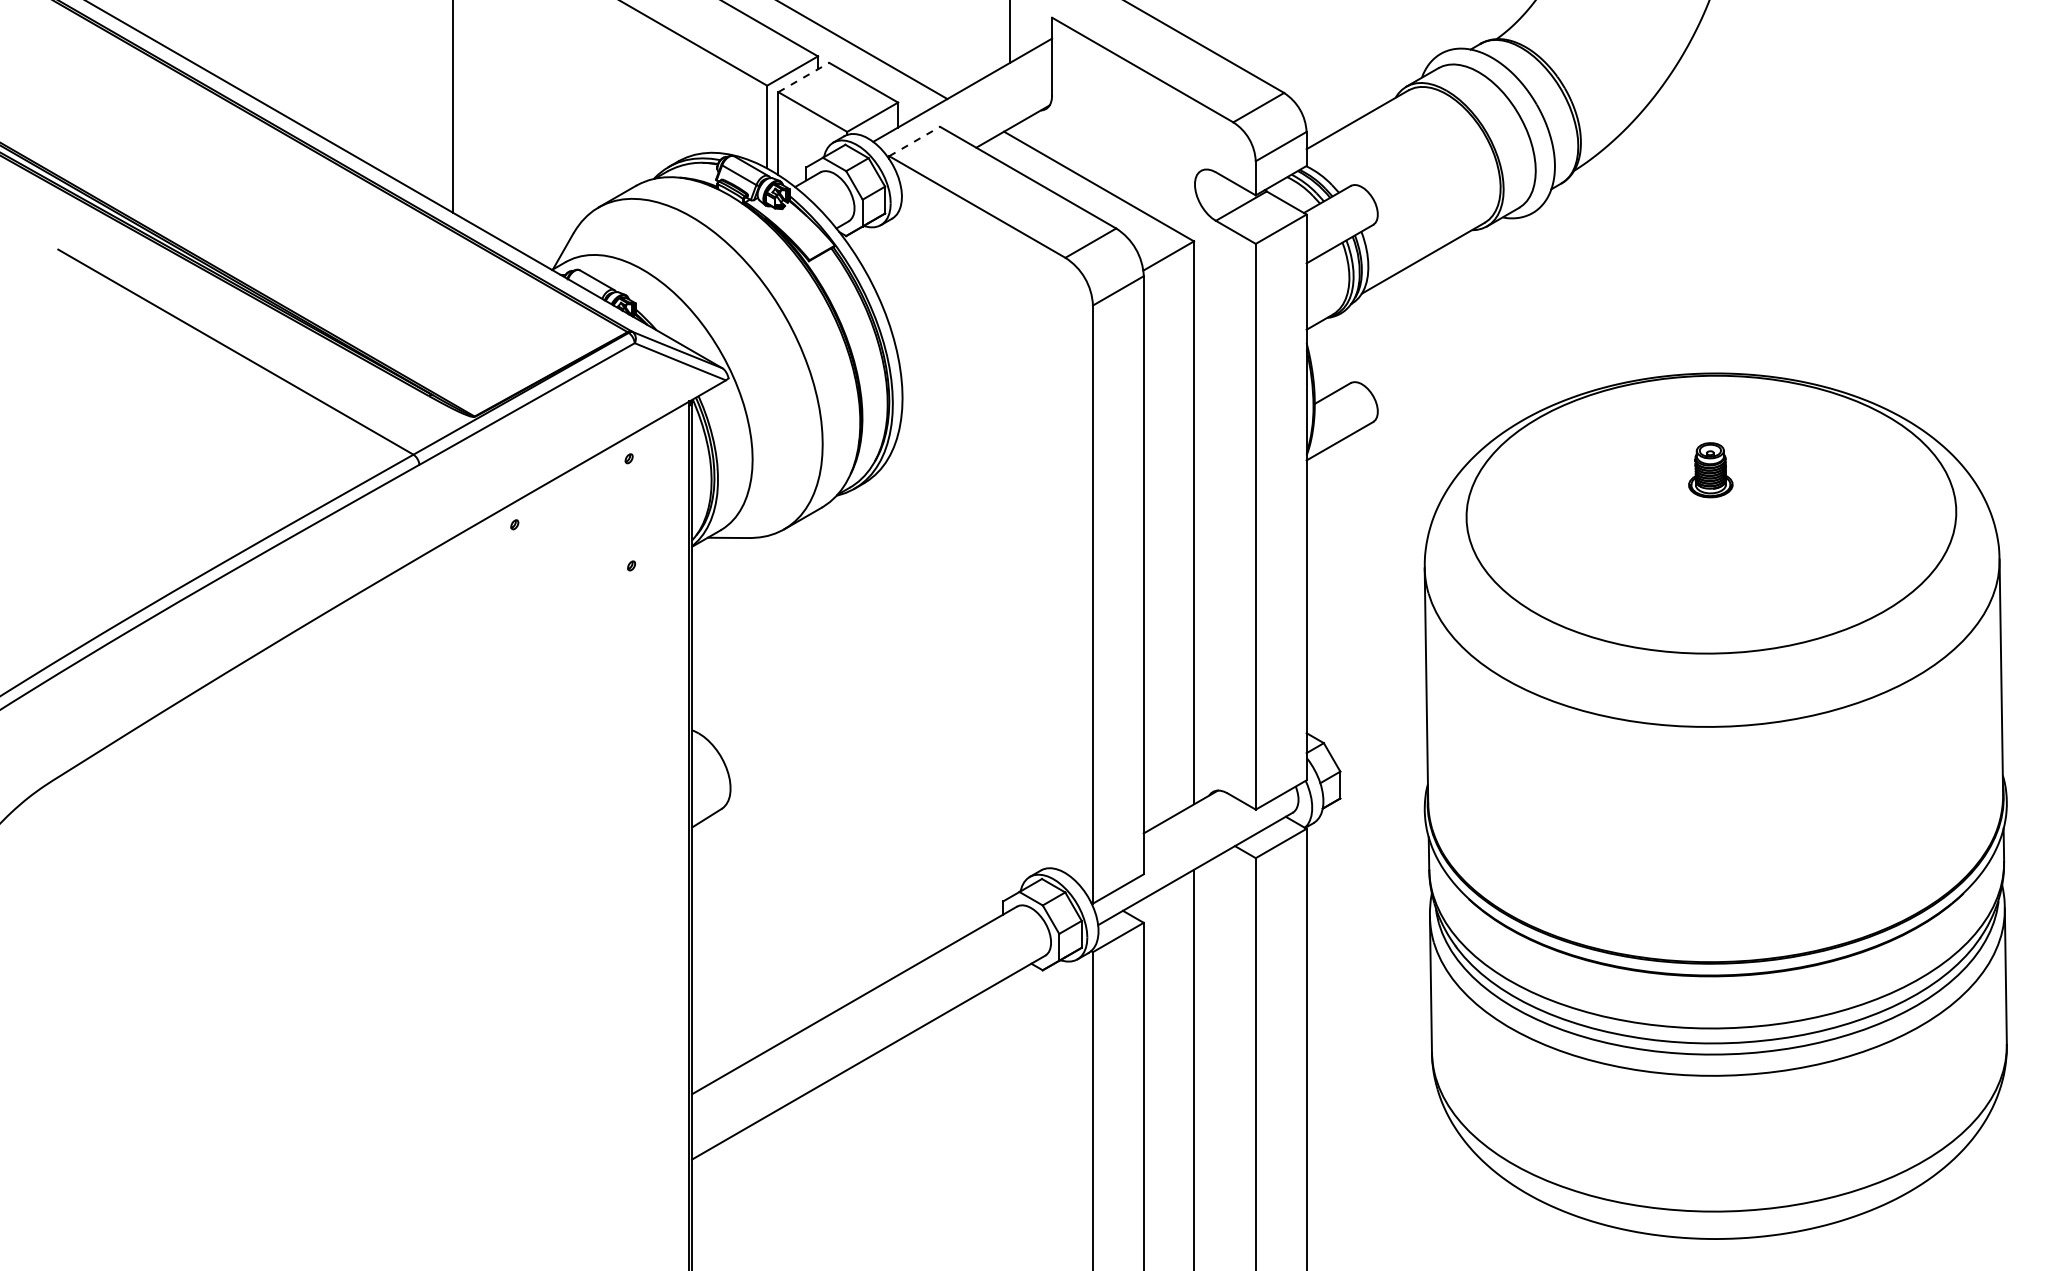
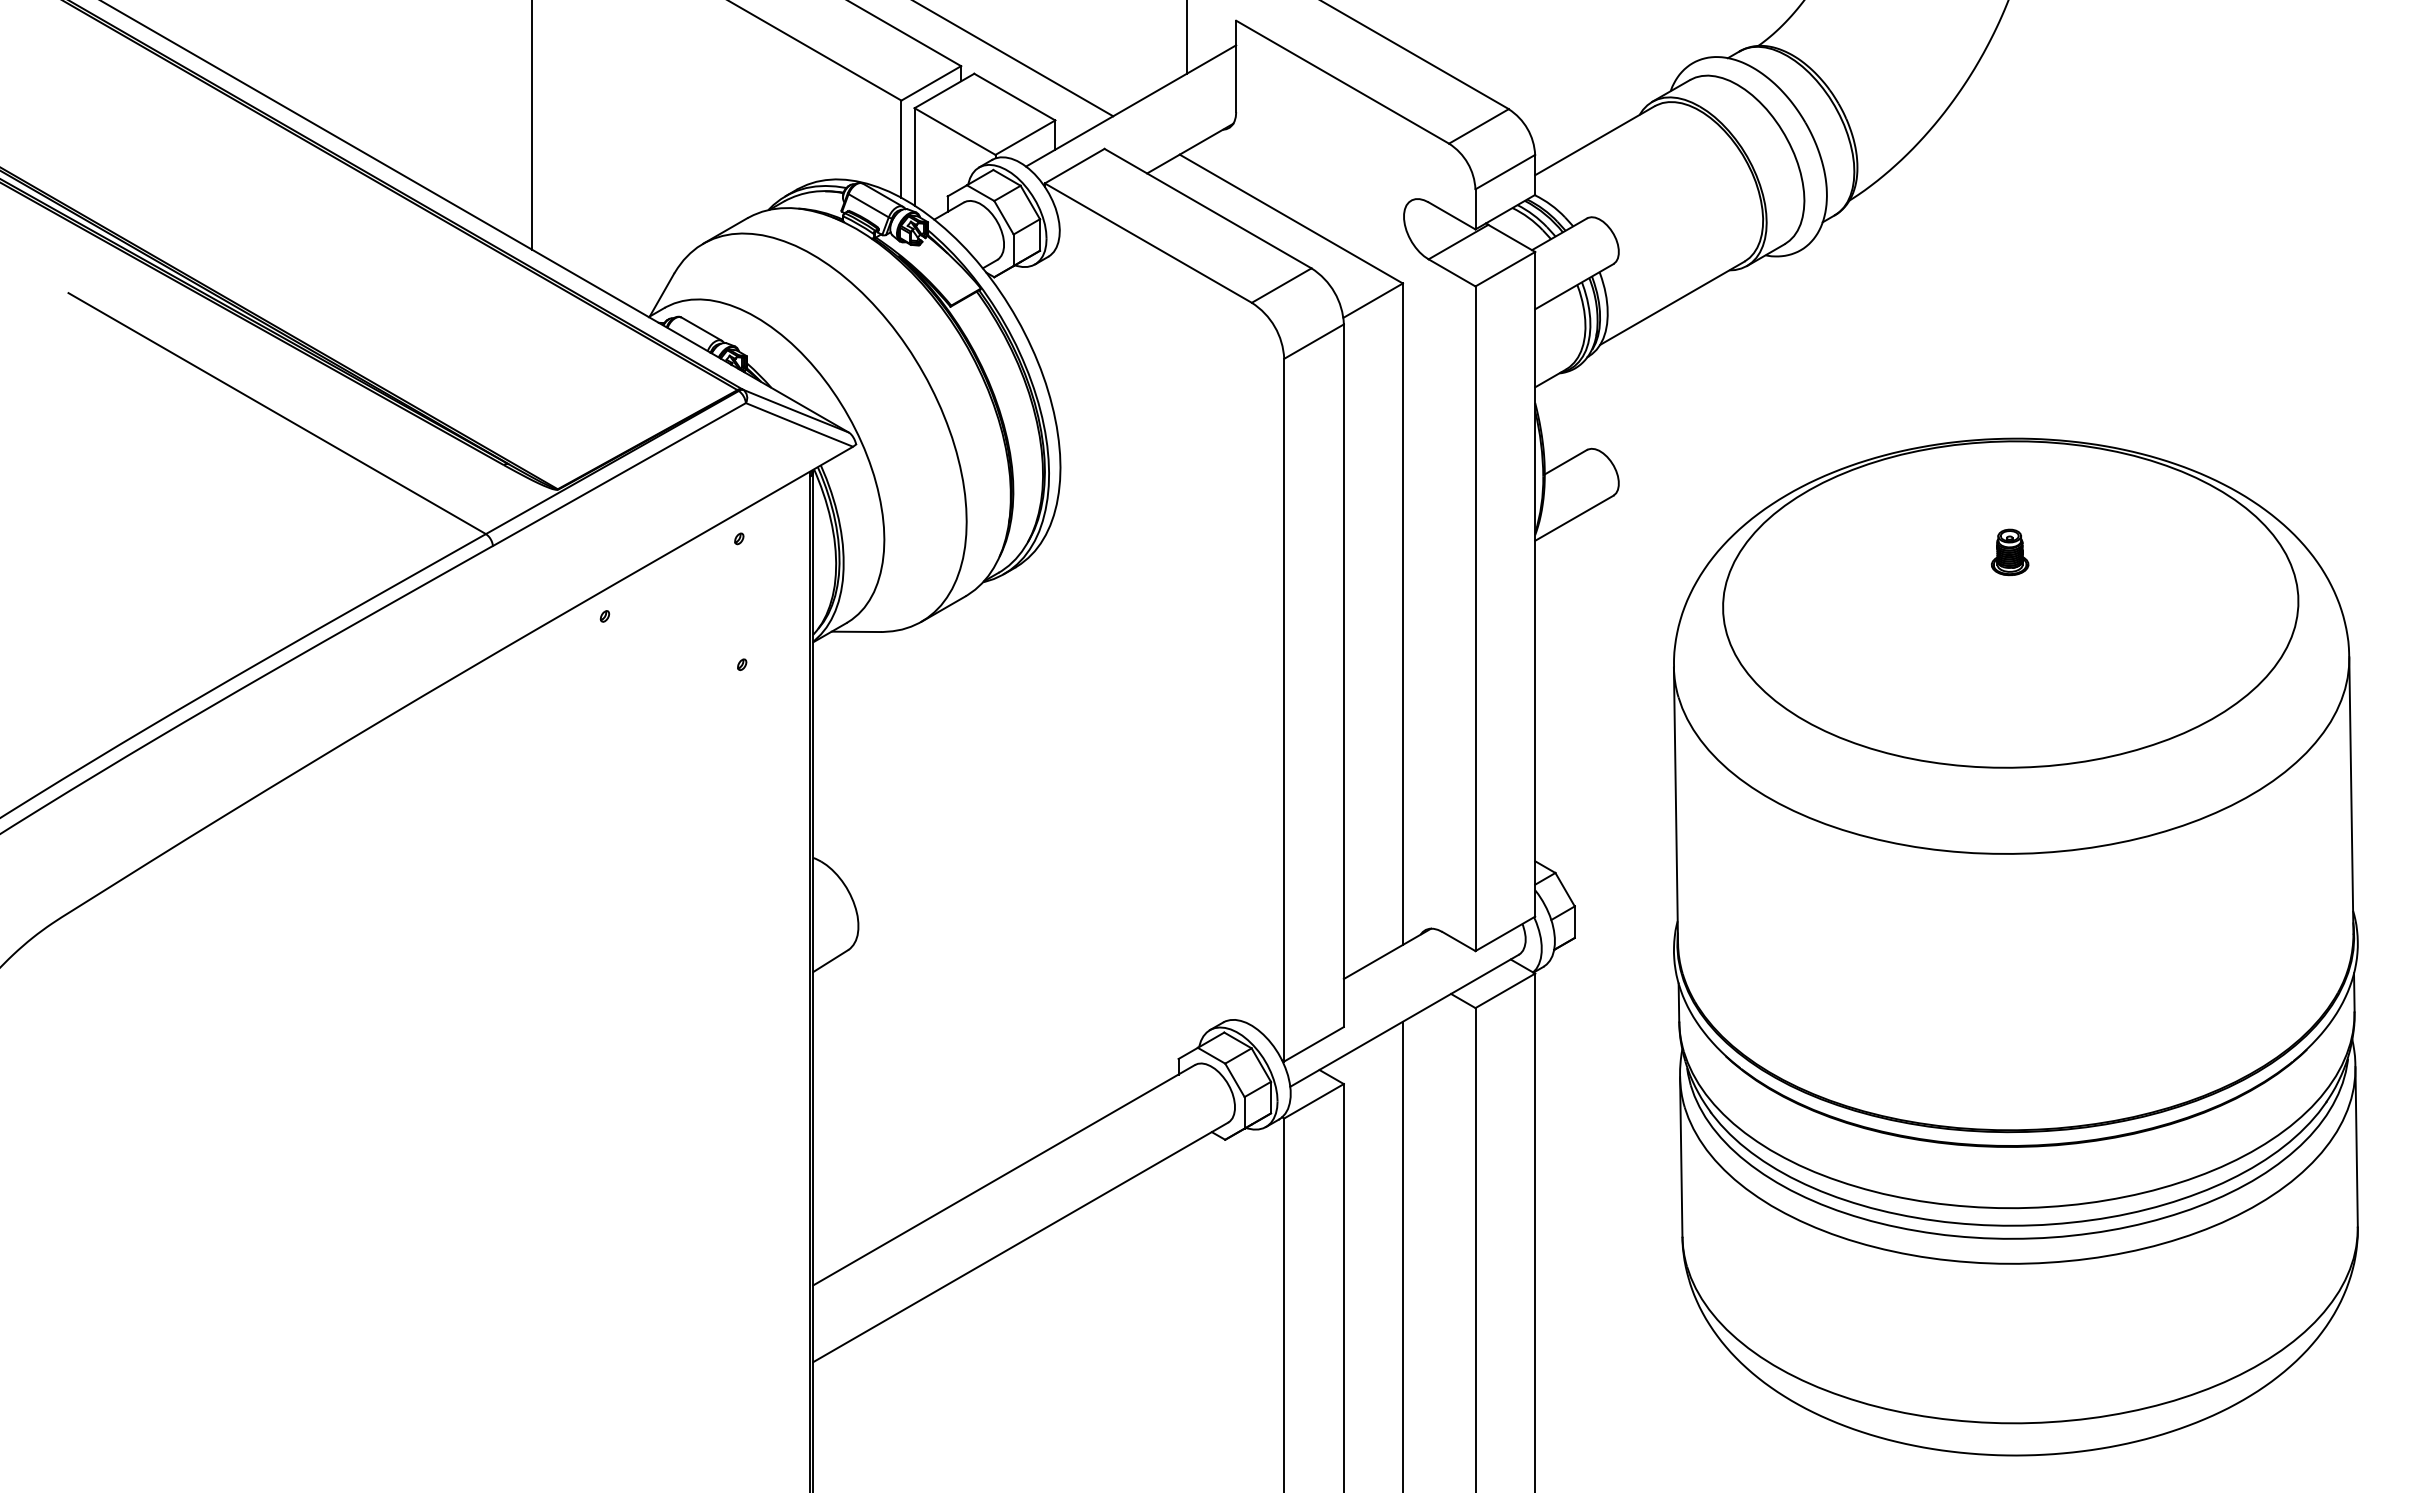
line: (804, 77) -> (945, 90), dashed -> solid
line: (915, 141) -> (1075, 166), dashed -> solid
part: (1710, 470) -> (2009, 552), size x0.71

